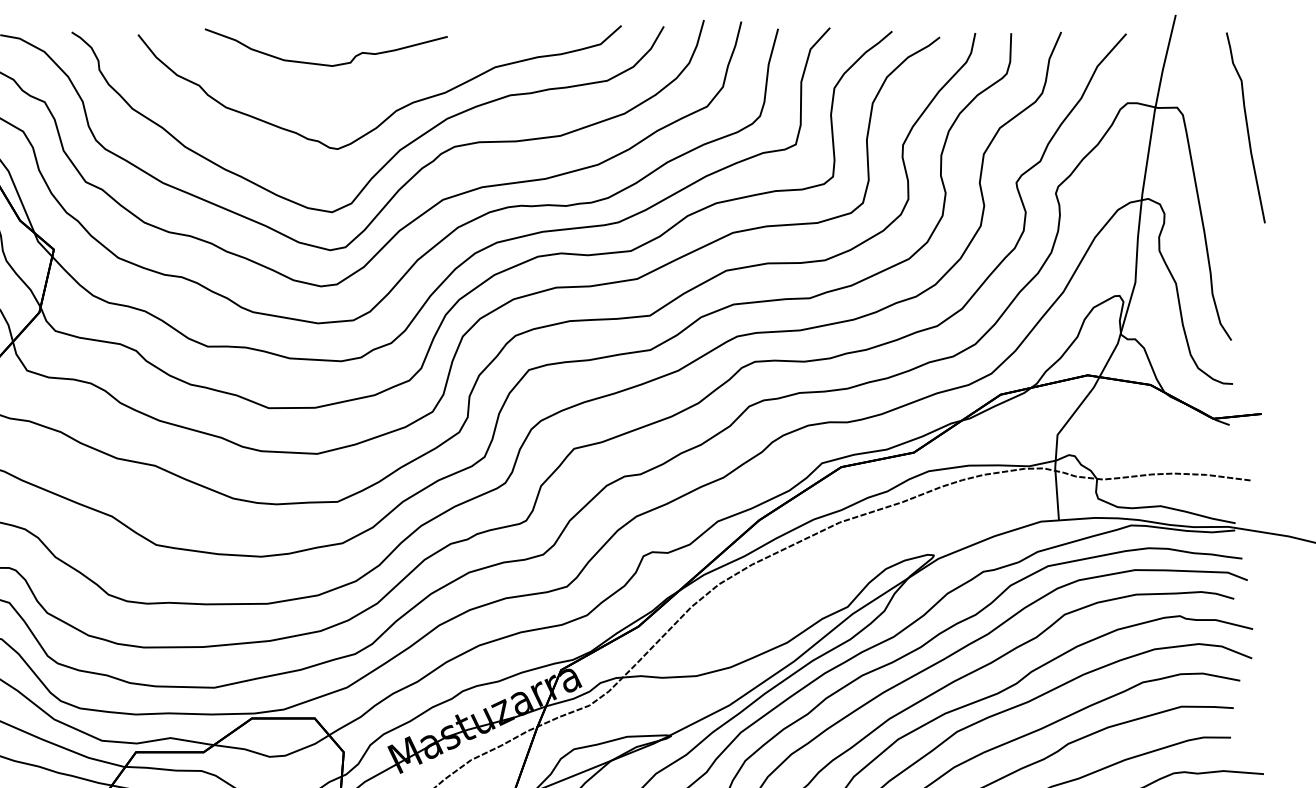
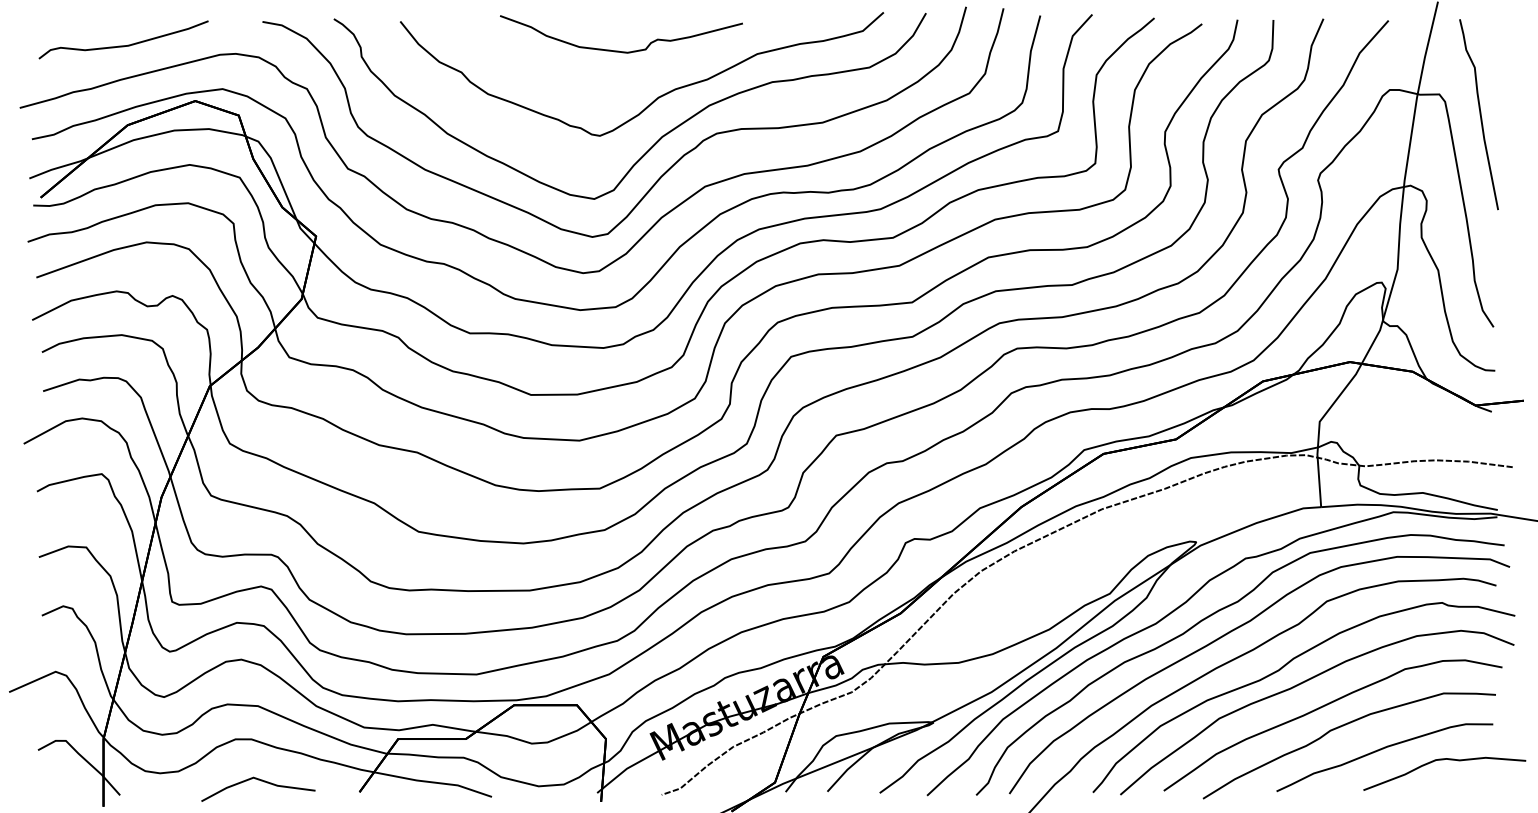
curve: (324, 63) -> (619, 50), moved
curve: (1246, 127) -> (1479, 114), moved

